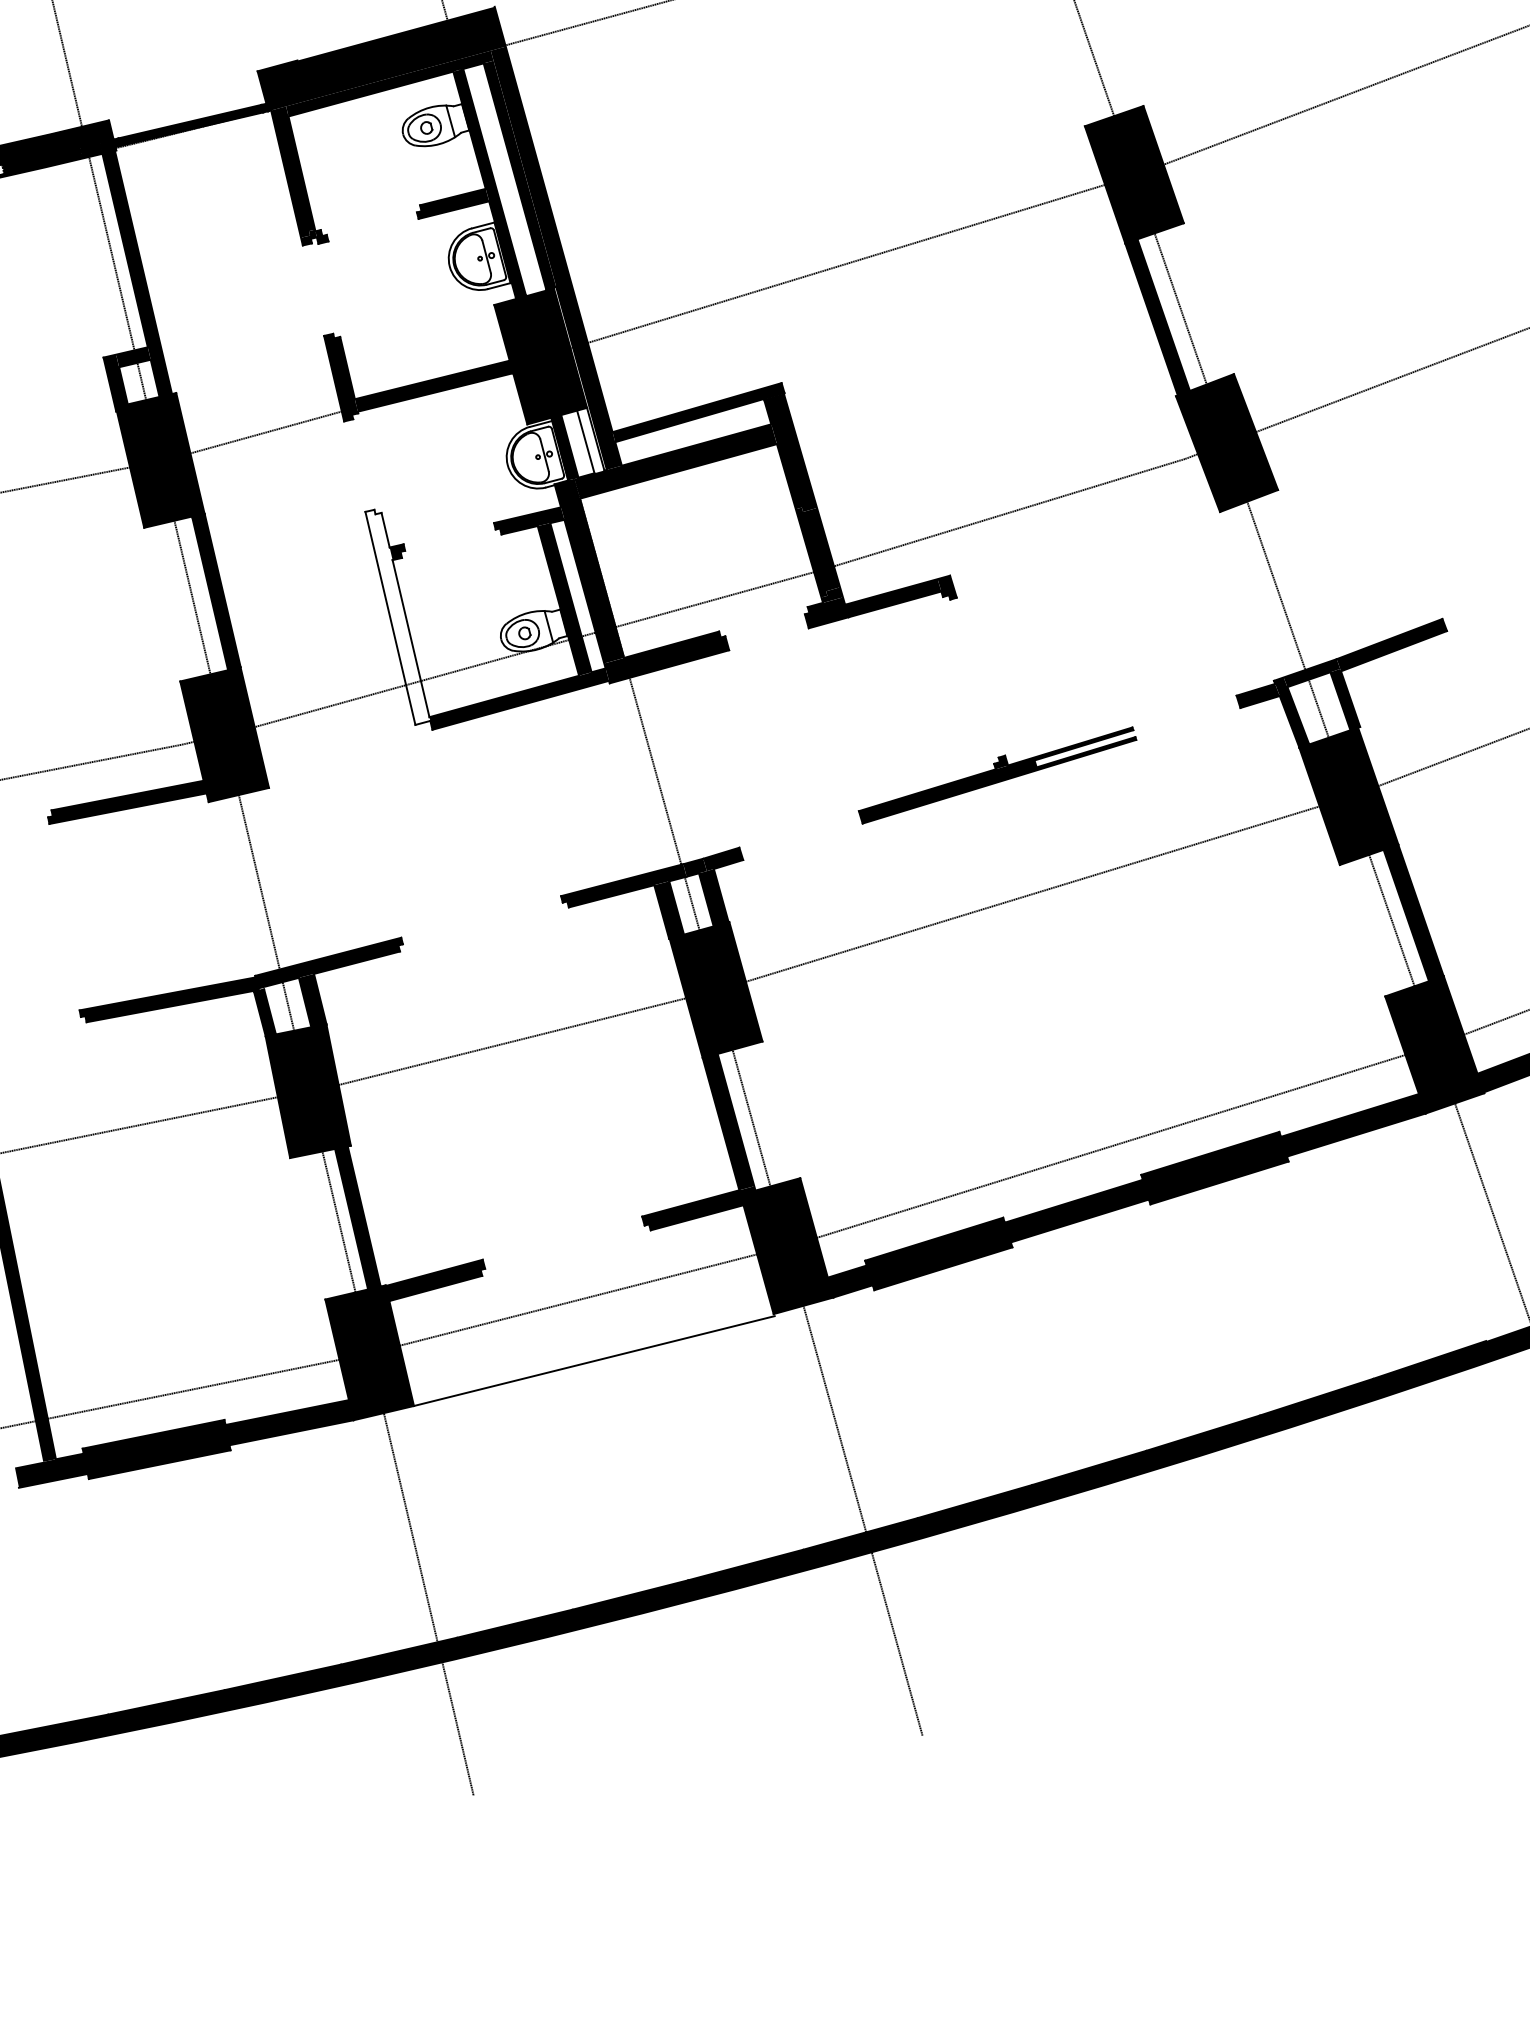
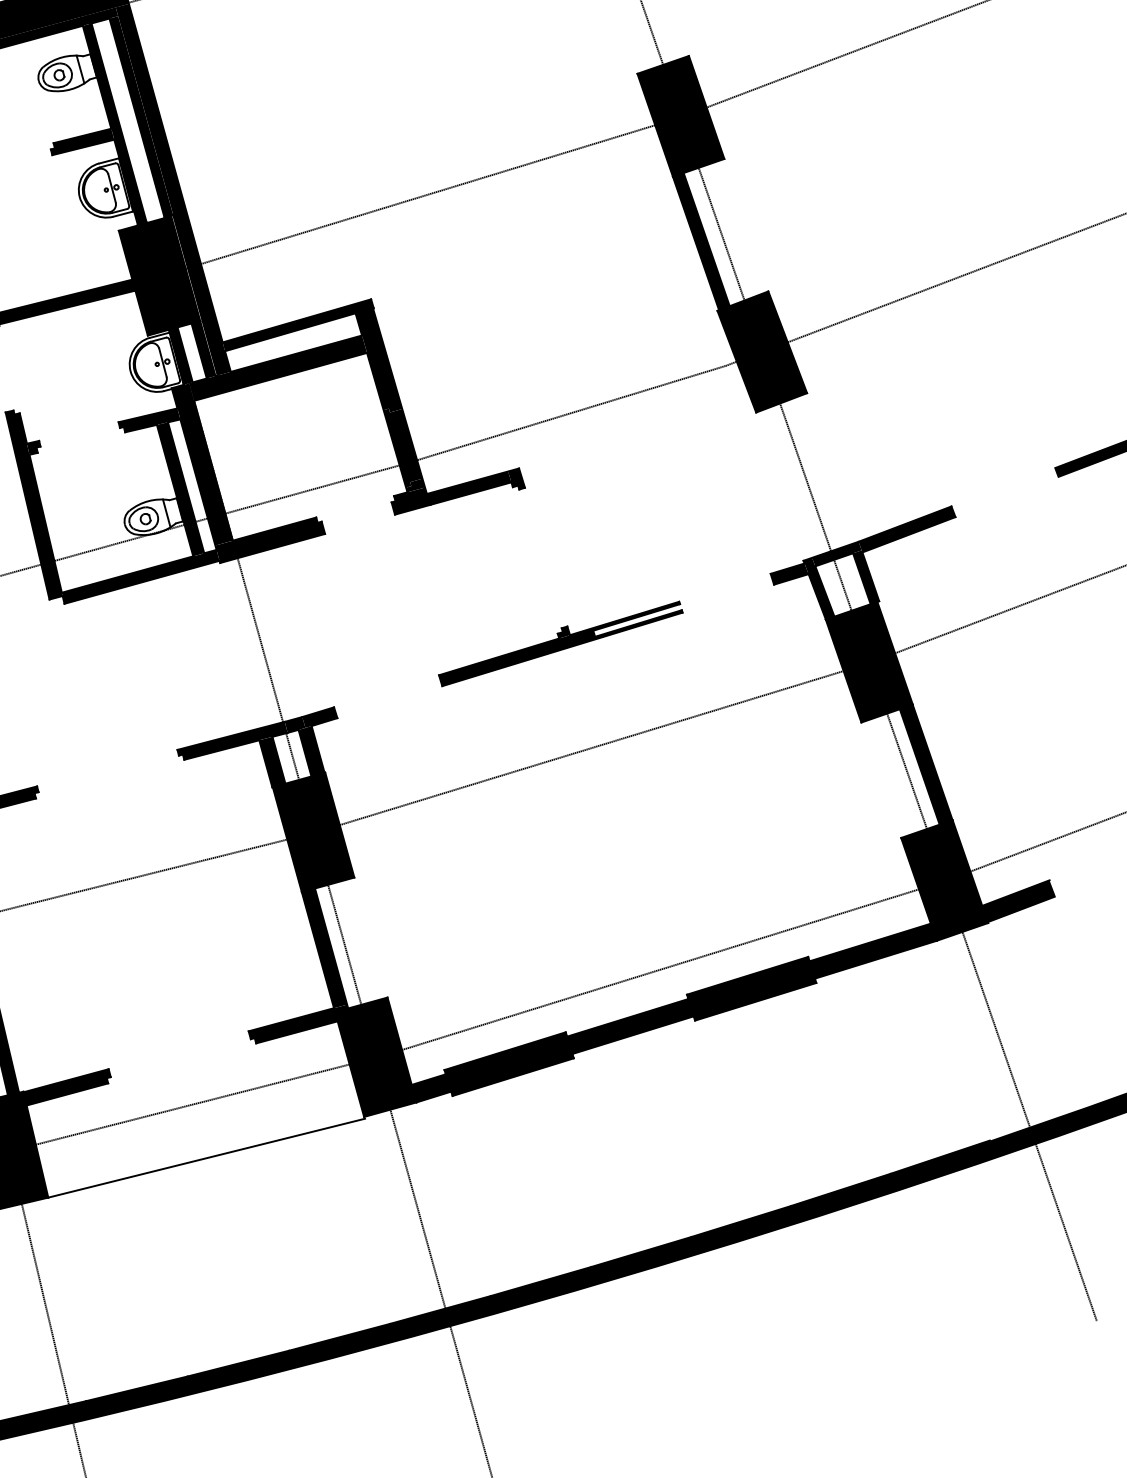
fill: (590, 440) -> (203, 349), added
fill: (397, 616) -> (33, 504), added

